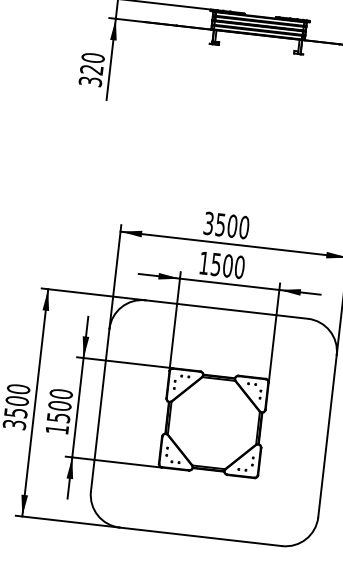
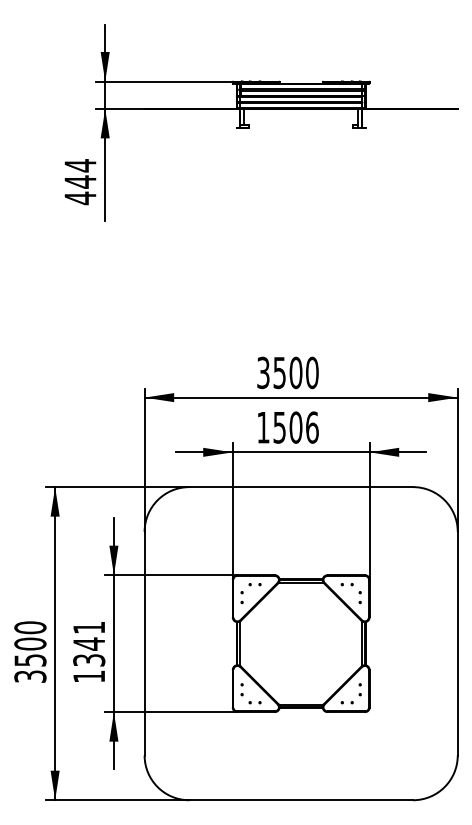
text: (91, 70) -> (80, 182), 320 -> 444
text: (239, 267) -> (312, 427), 1500 -> 1506
text: (60, 405) -> (89, 643), 1500 -> 1341

